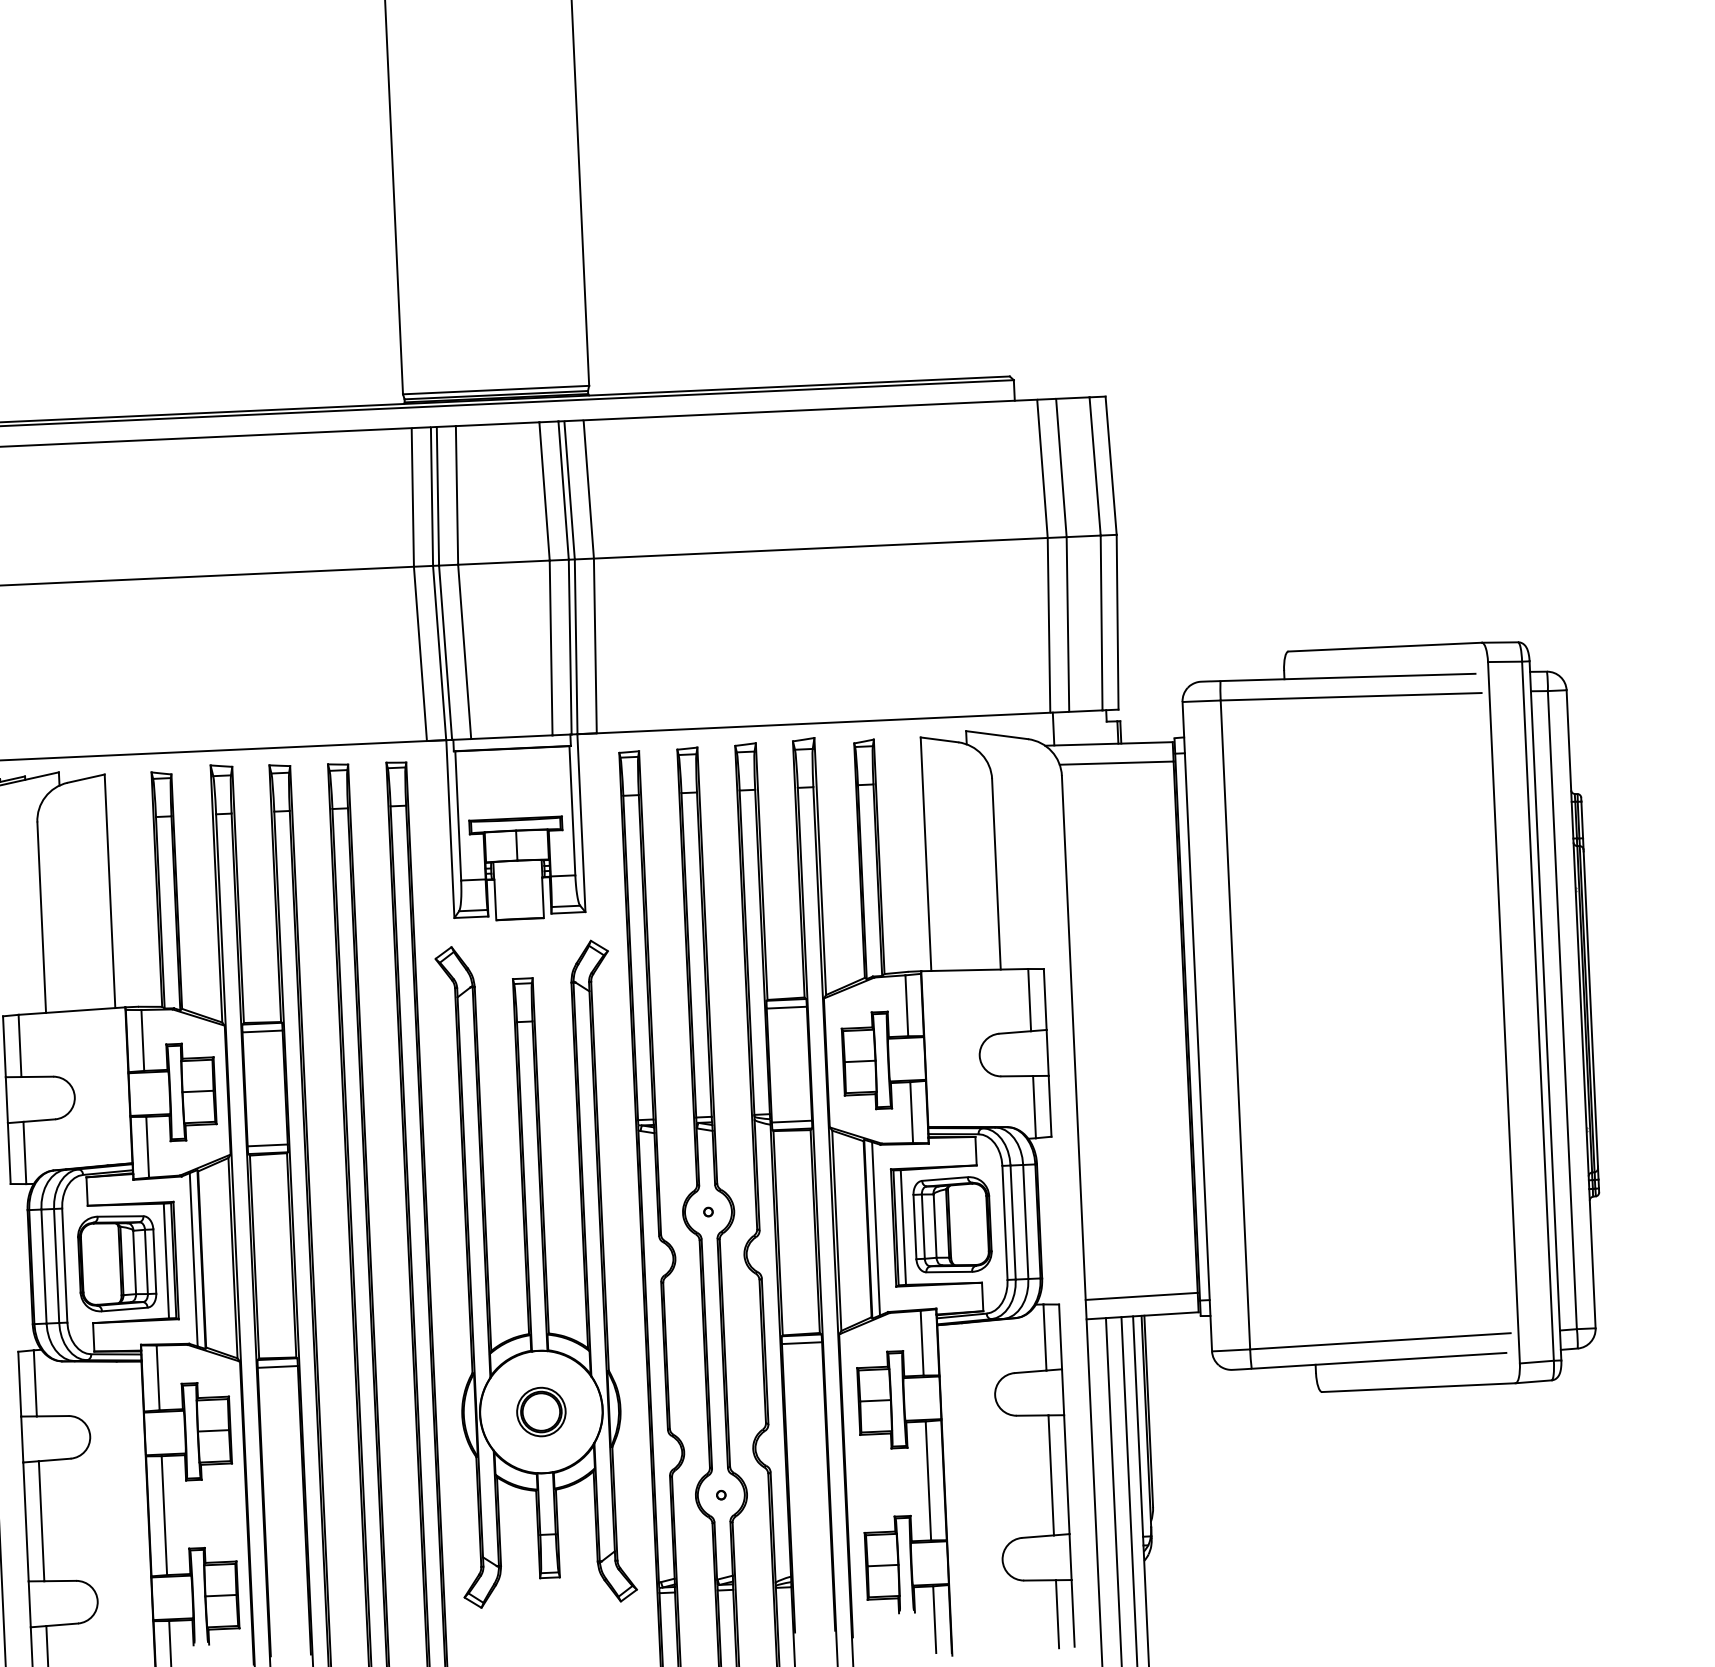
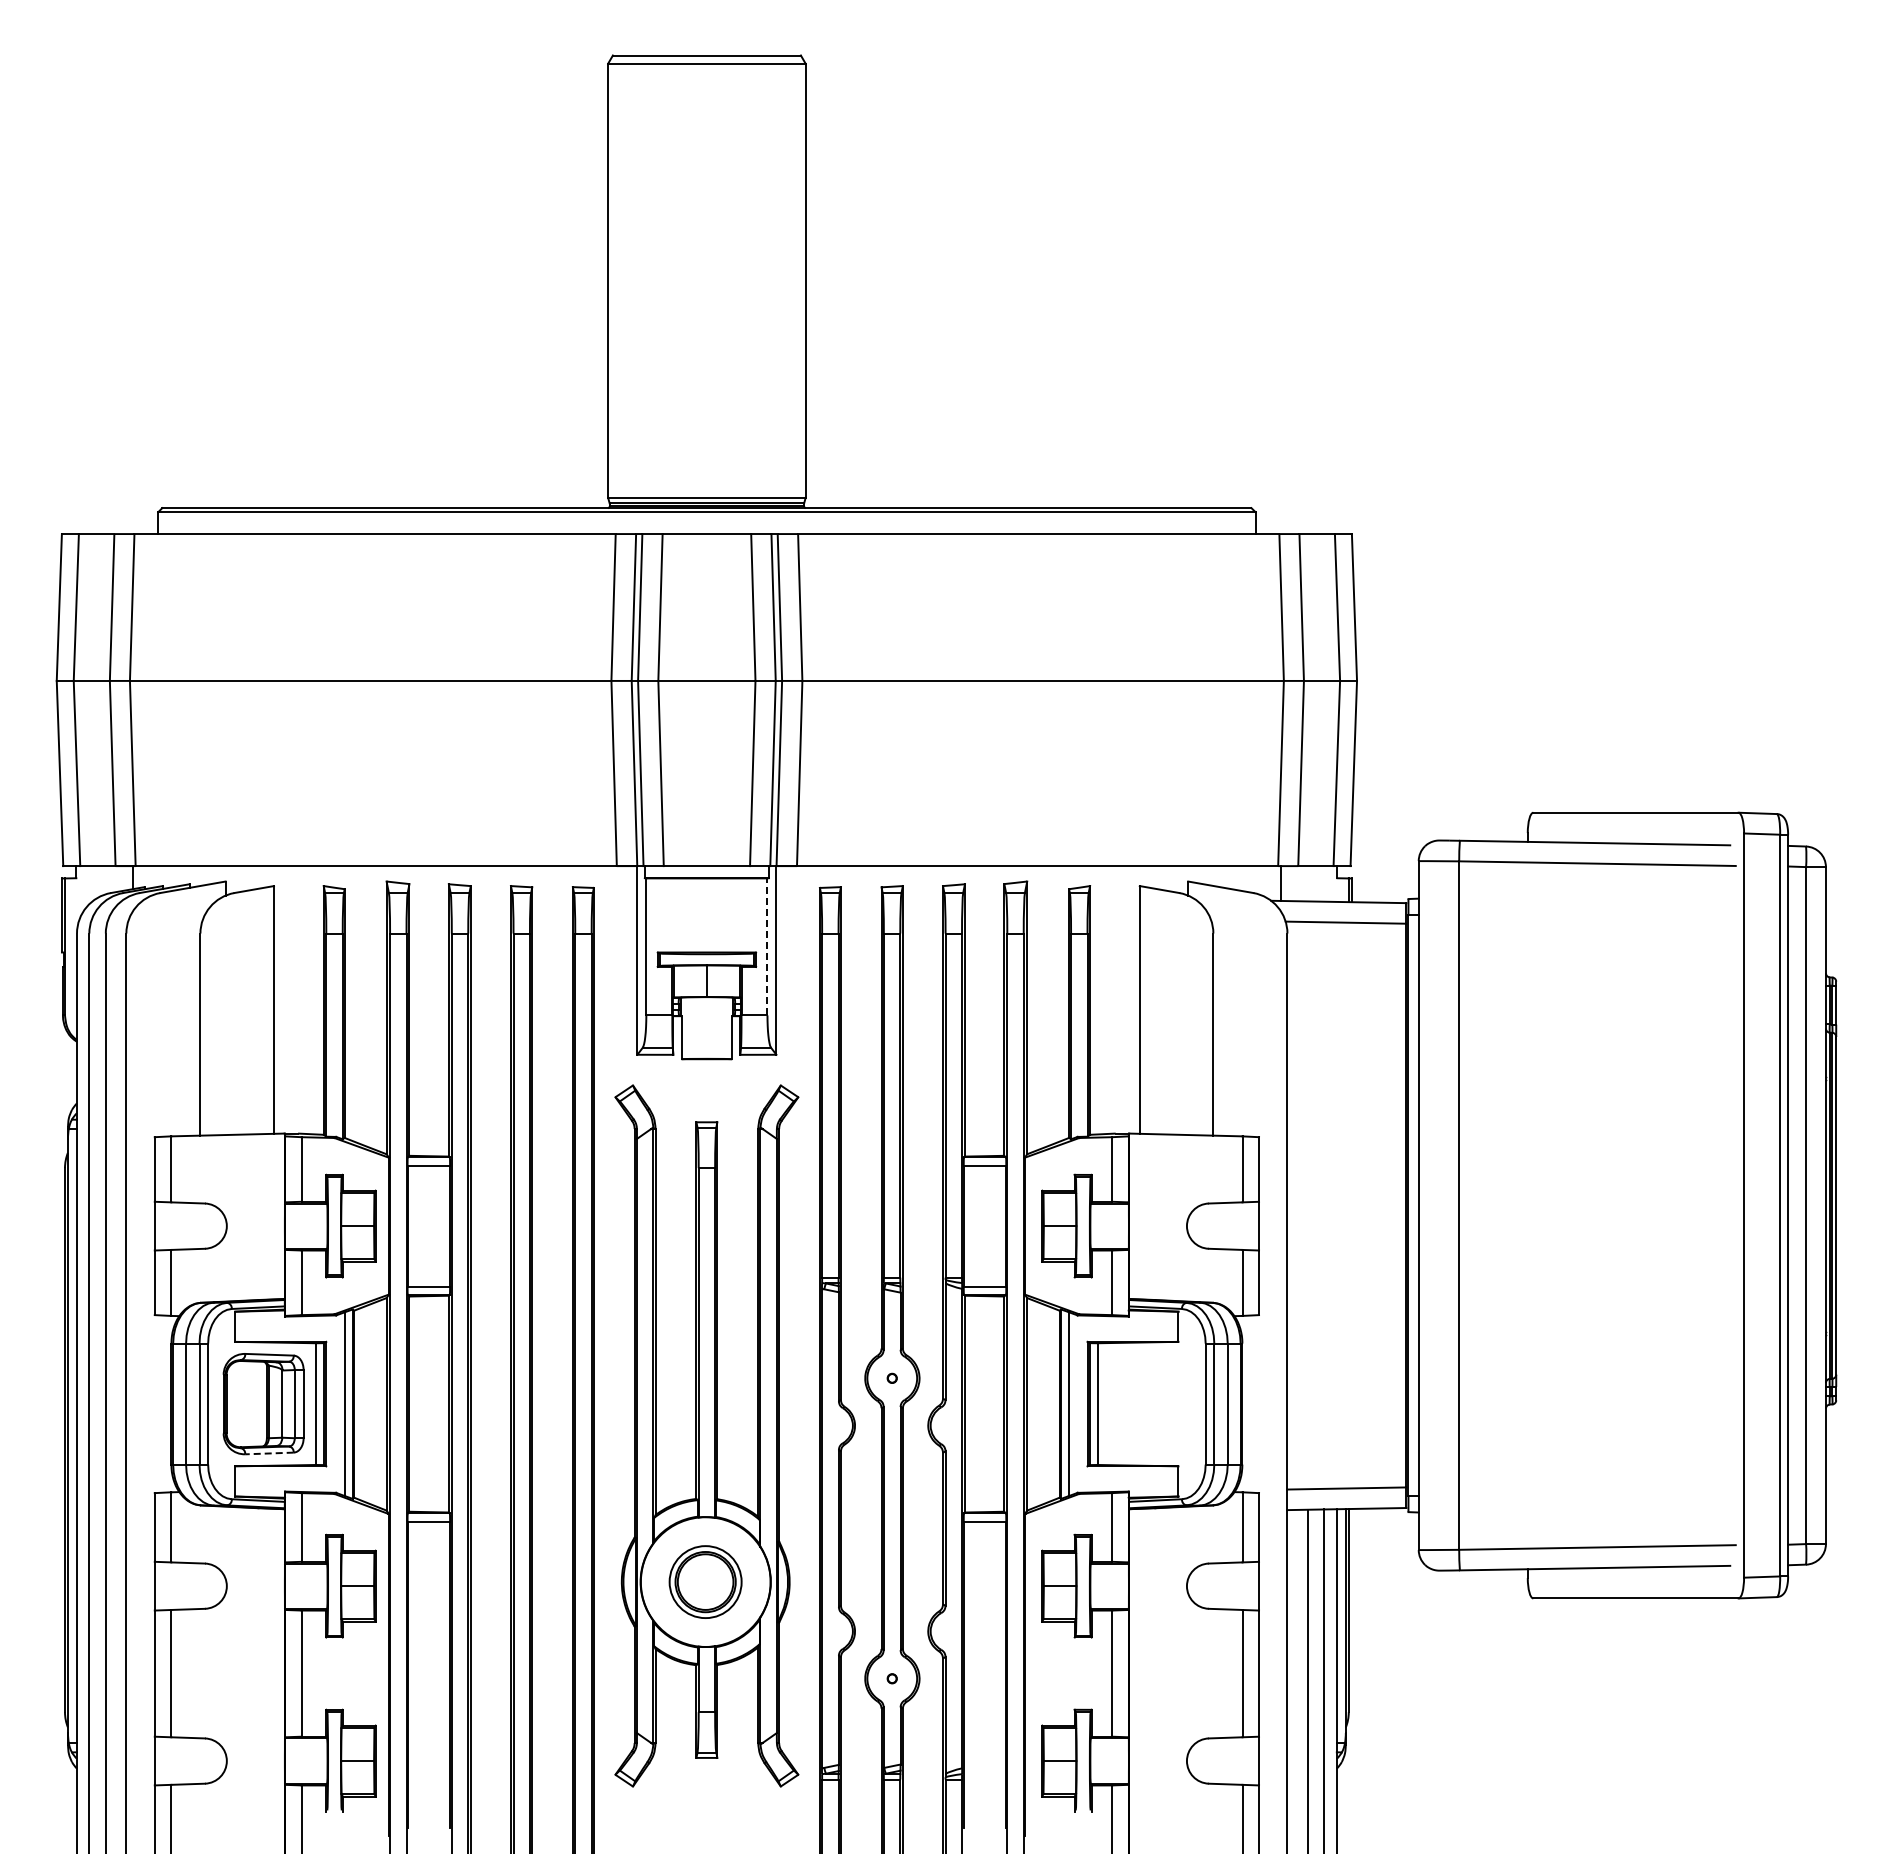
line: (572, 810) -> (767, 946), solid -> dashed
part: (952, 1225) -> (1149, 1404), removed
line: (123, 1309) -> (268, 1453), solid -> dashed
part: (541, 1411) -> (705, 1581), size x1.4

